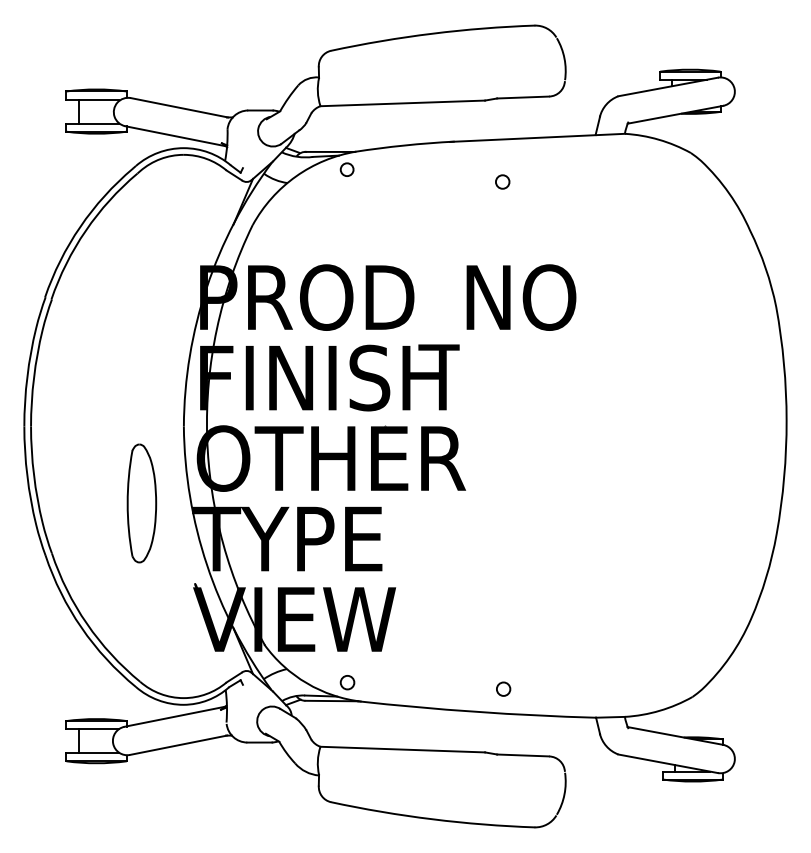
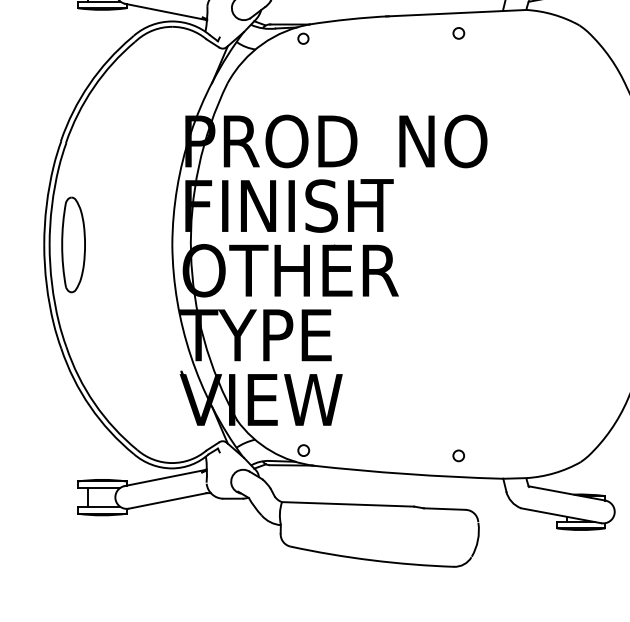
circle: (502, 181) -> (458, 32), moved
part: (141, 503) -> (73, 244), moved
circle: (503, 688) -> (458, 455), moved

